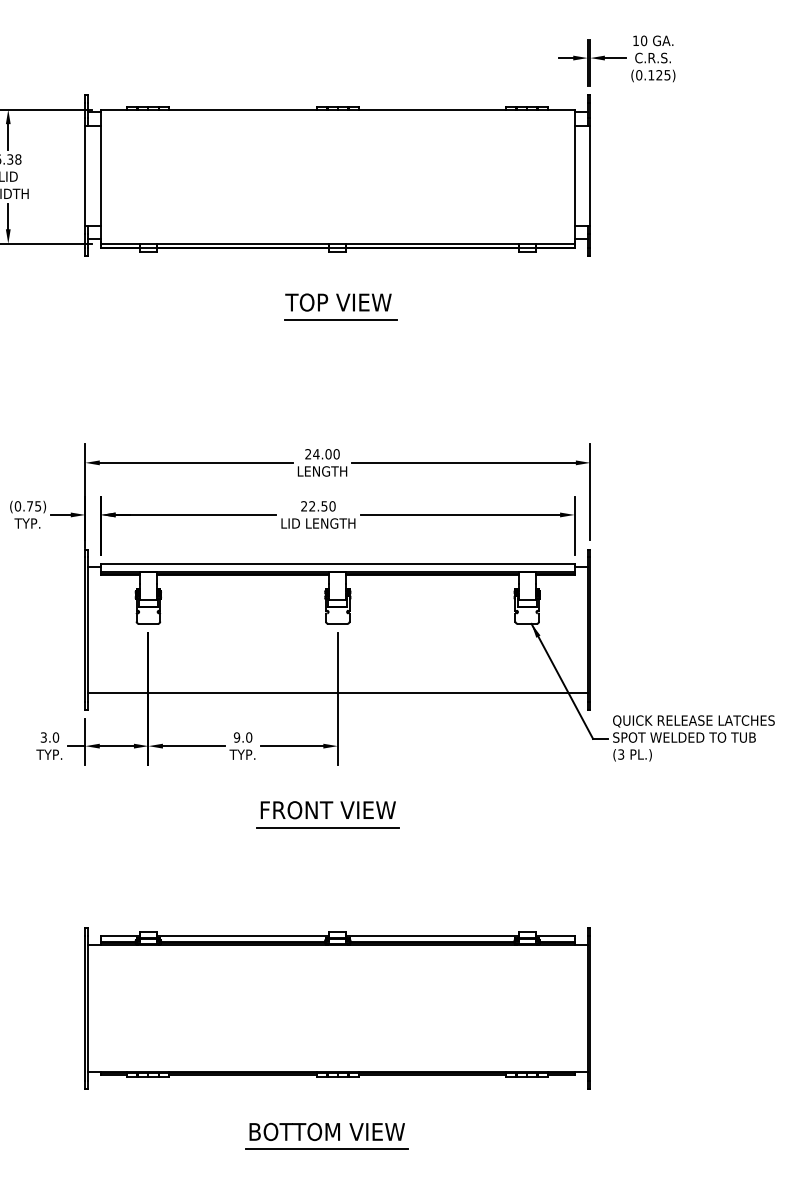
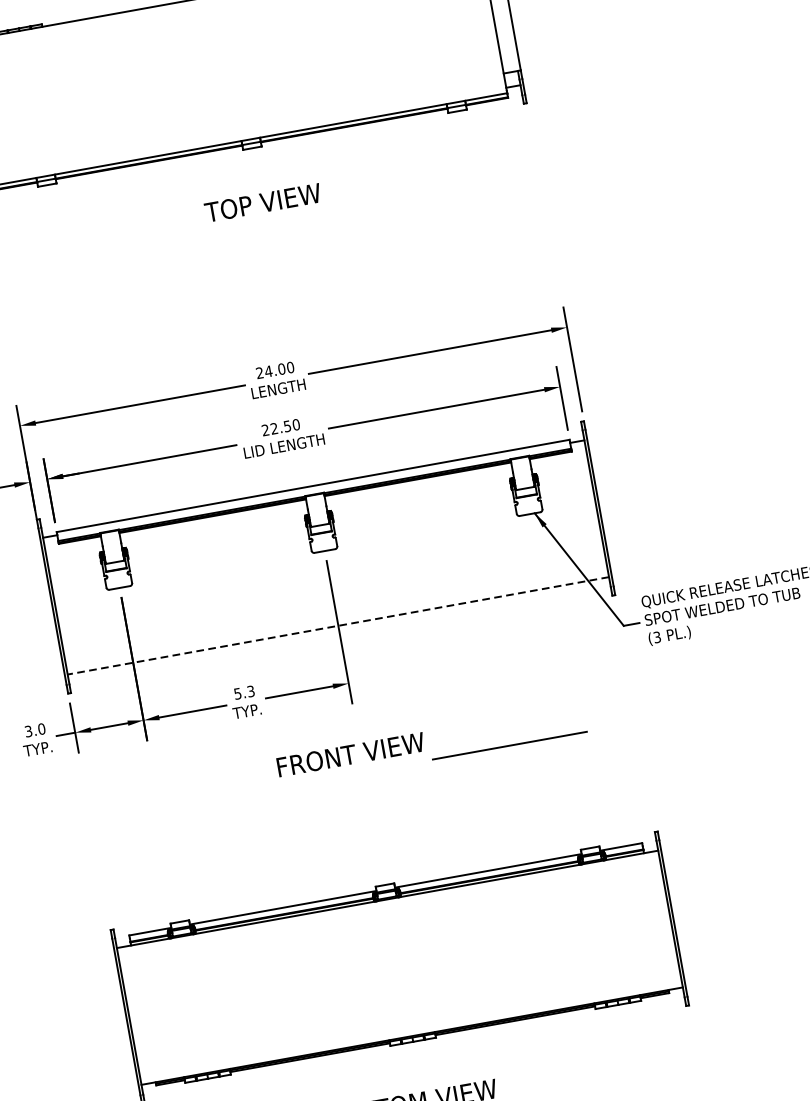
line: (340, 320) -> (268, 221), removed
line: (337, 692) -> (337, 625), solid -> dashed
text: (242, 737) -> (243, 692), 9.0 -> 5.3
line: (327, 827) -> (509, 745), moved

